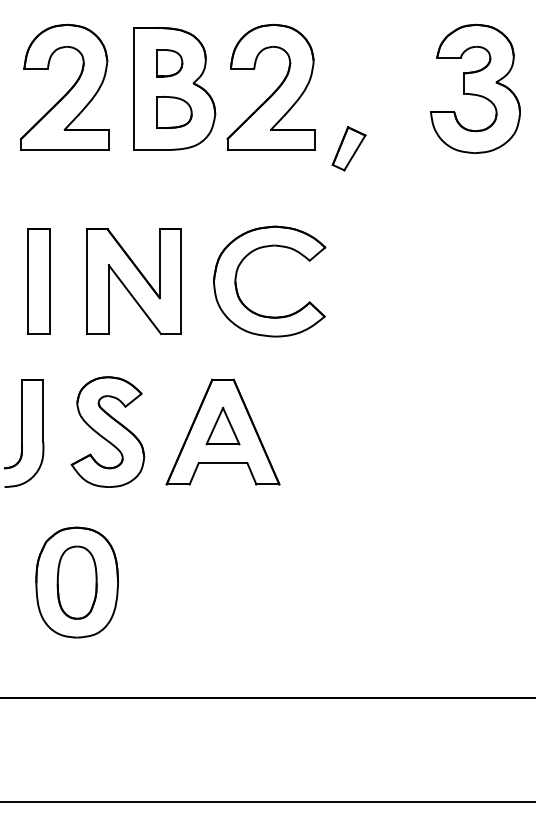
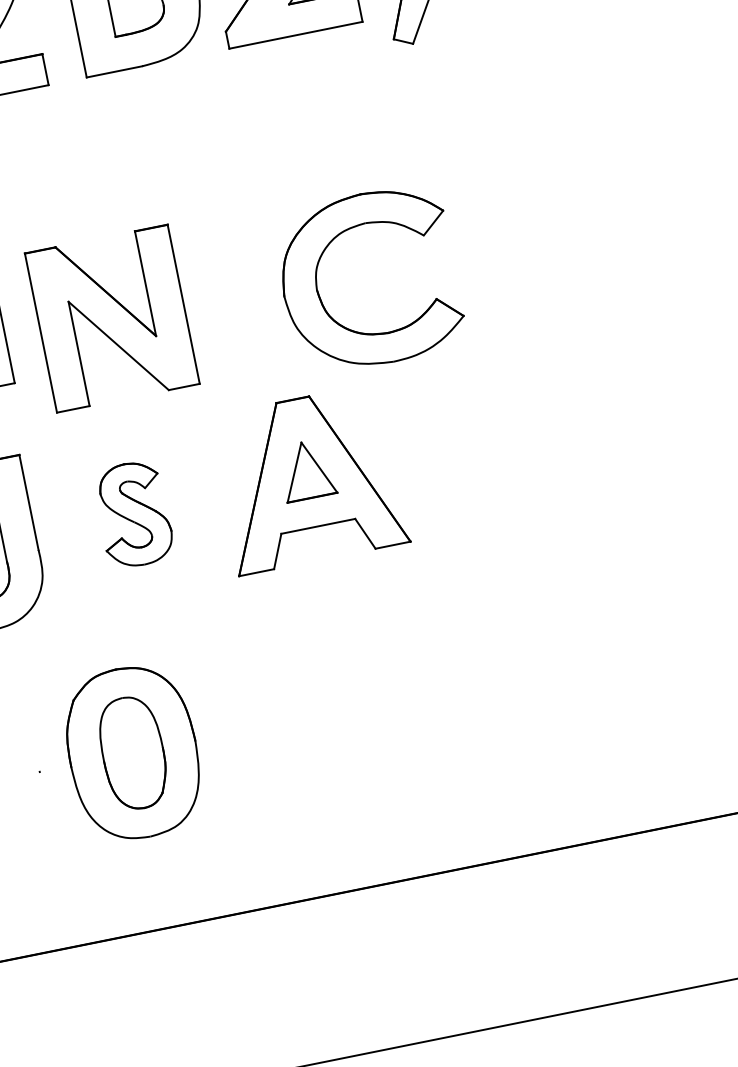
part: (133, 281) -> (110, 318), moved
part: (237, 287) -> (322, 298), moved
part: (107, 431) -> (132, 513), size x0.6

